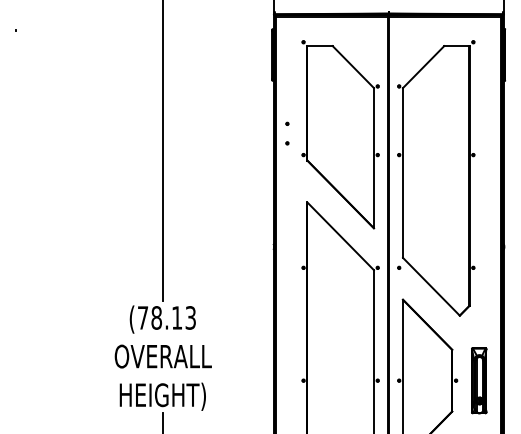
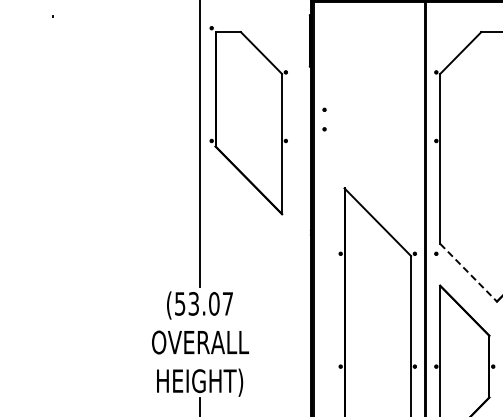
part: (340, 134) -> (248, 120), moved
line: (431, 286) -> (468, 272), solid -> dashed
text: (166, 317) -> (203, 303), (78.13 -> (53.07

